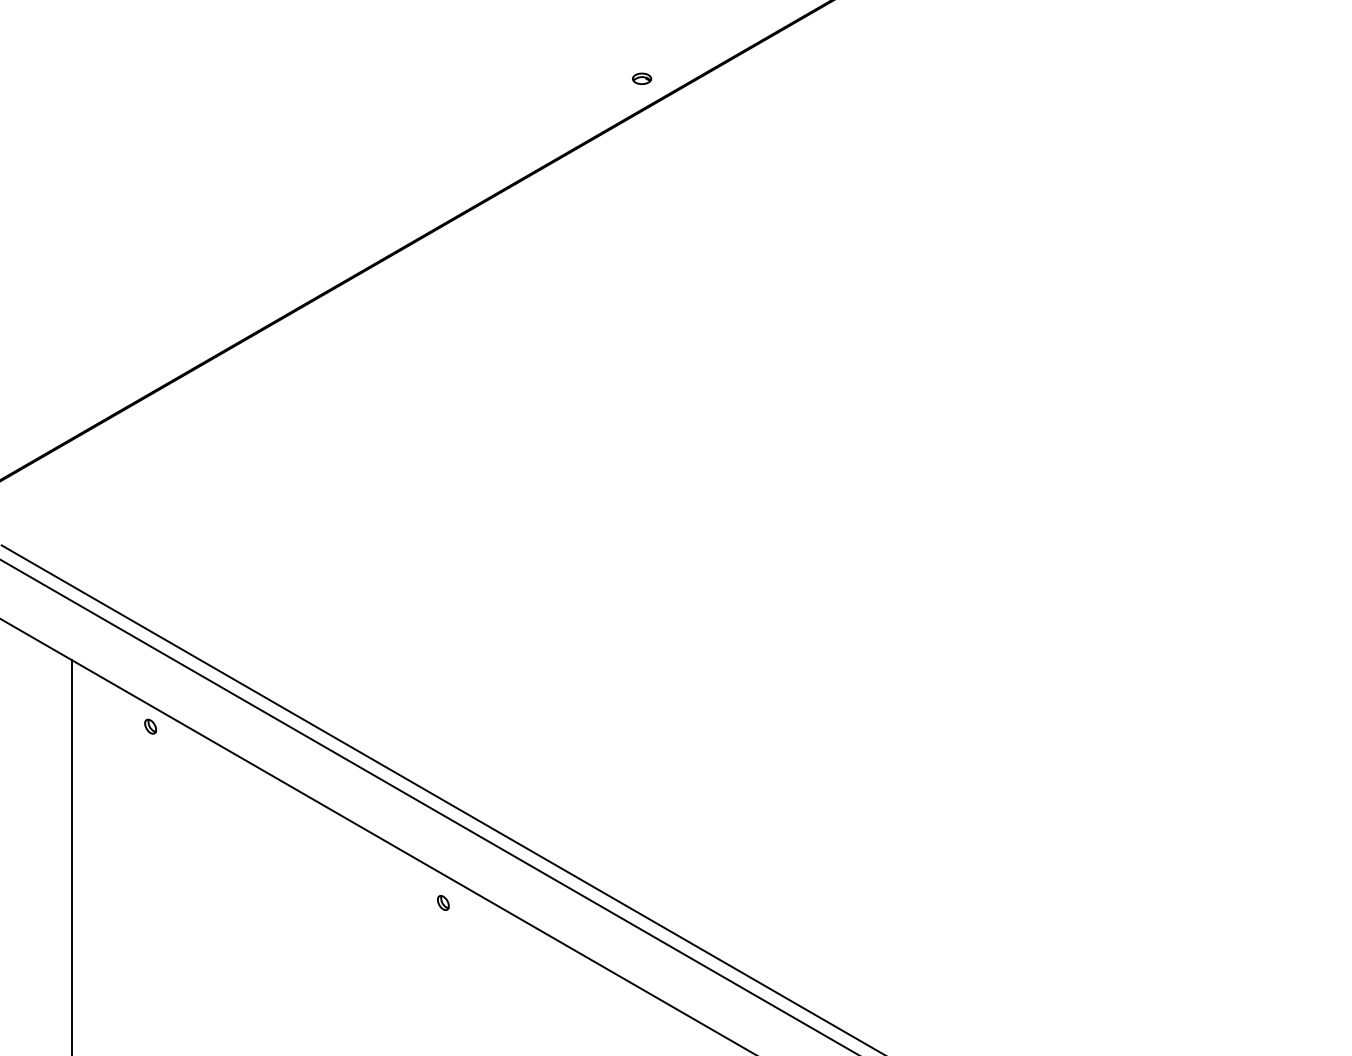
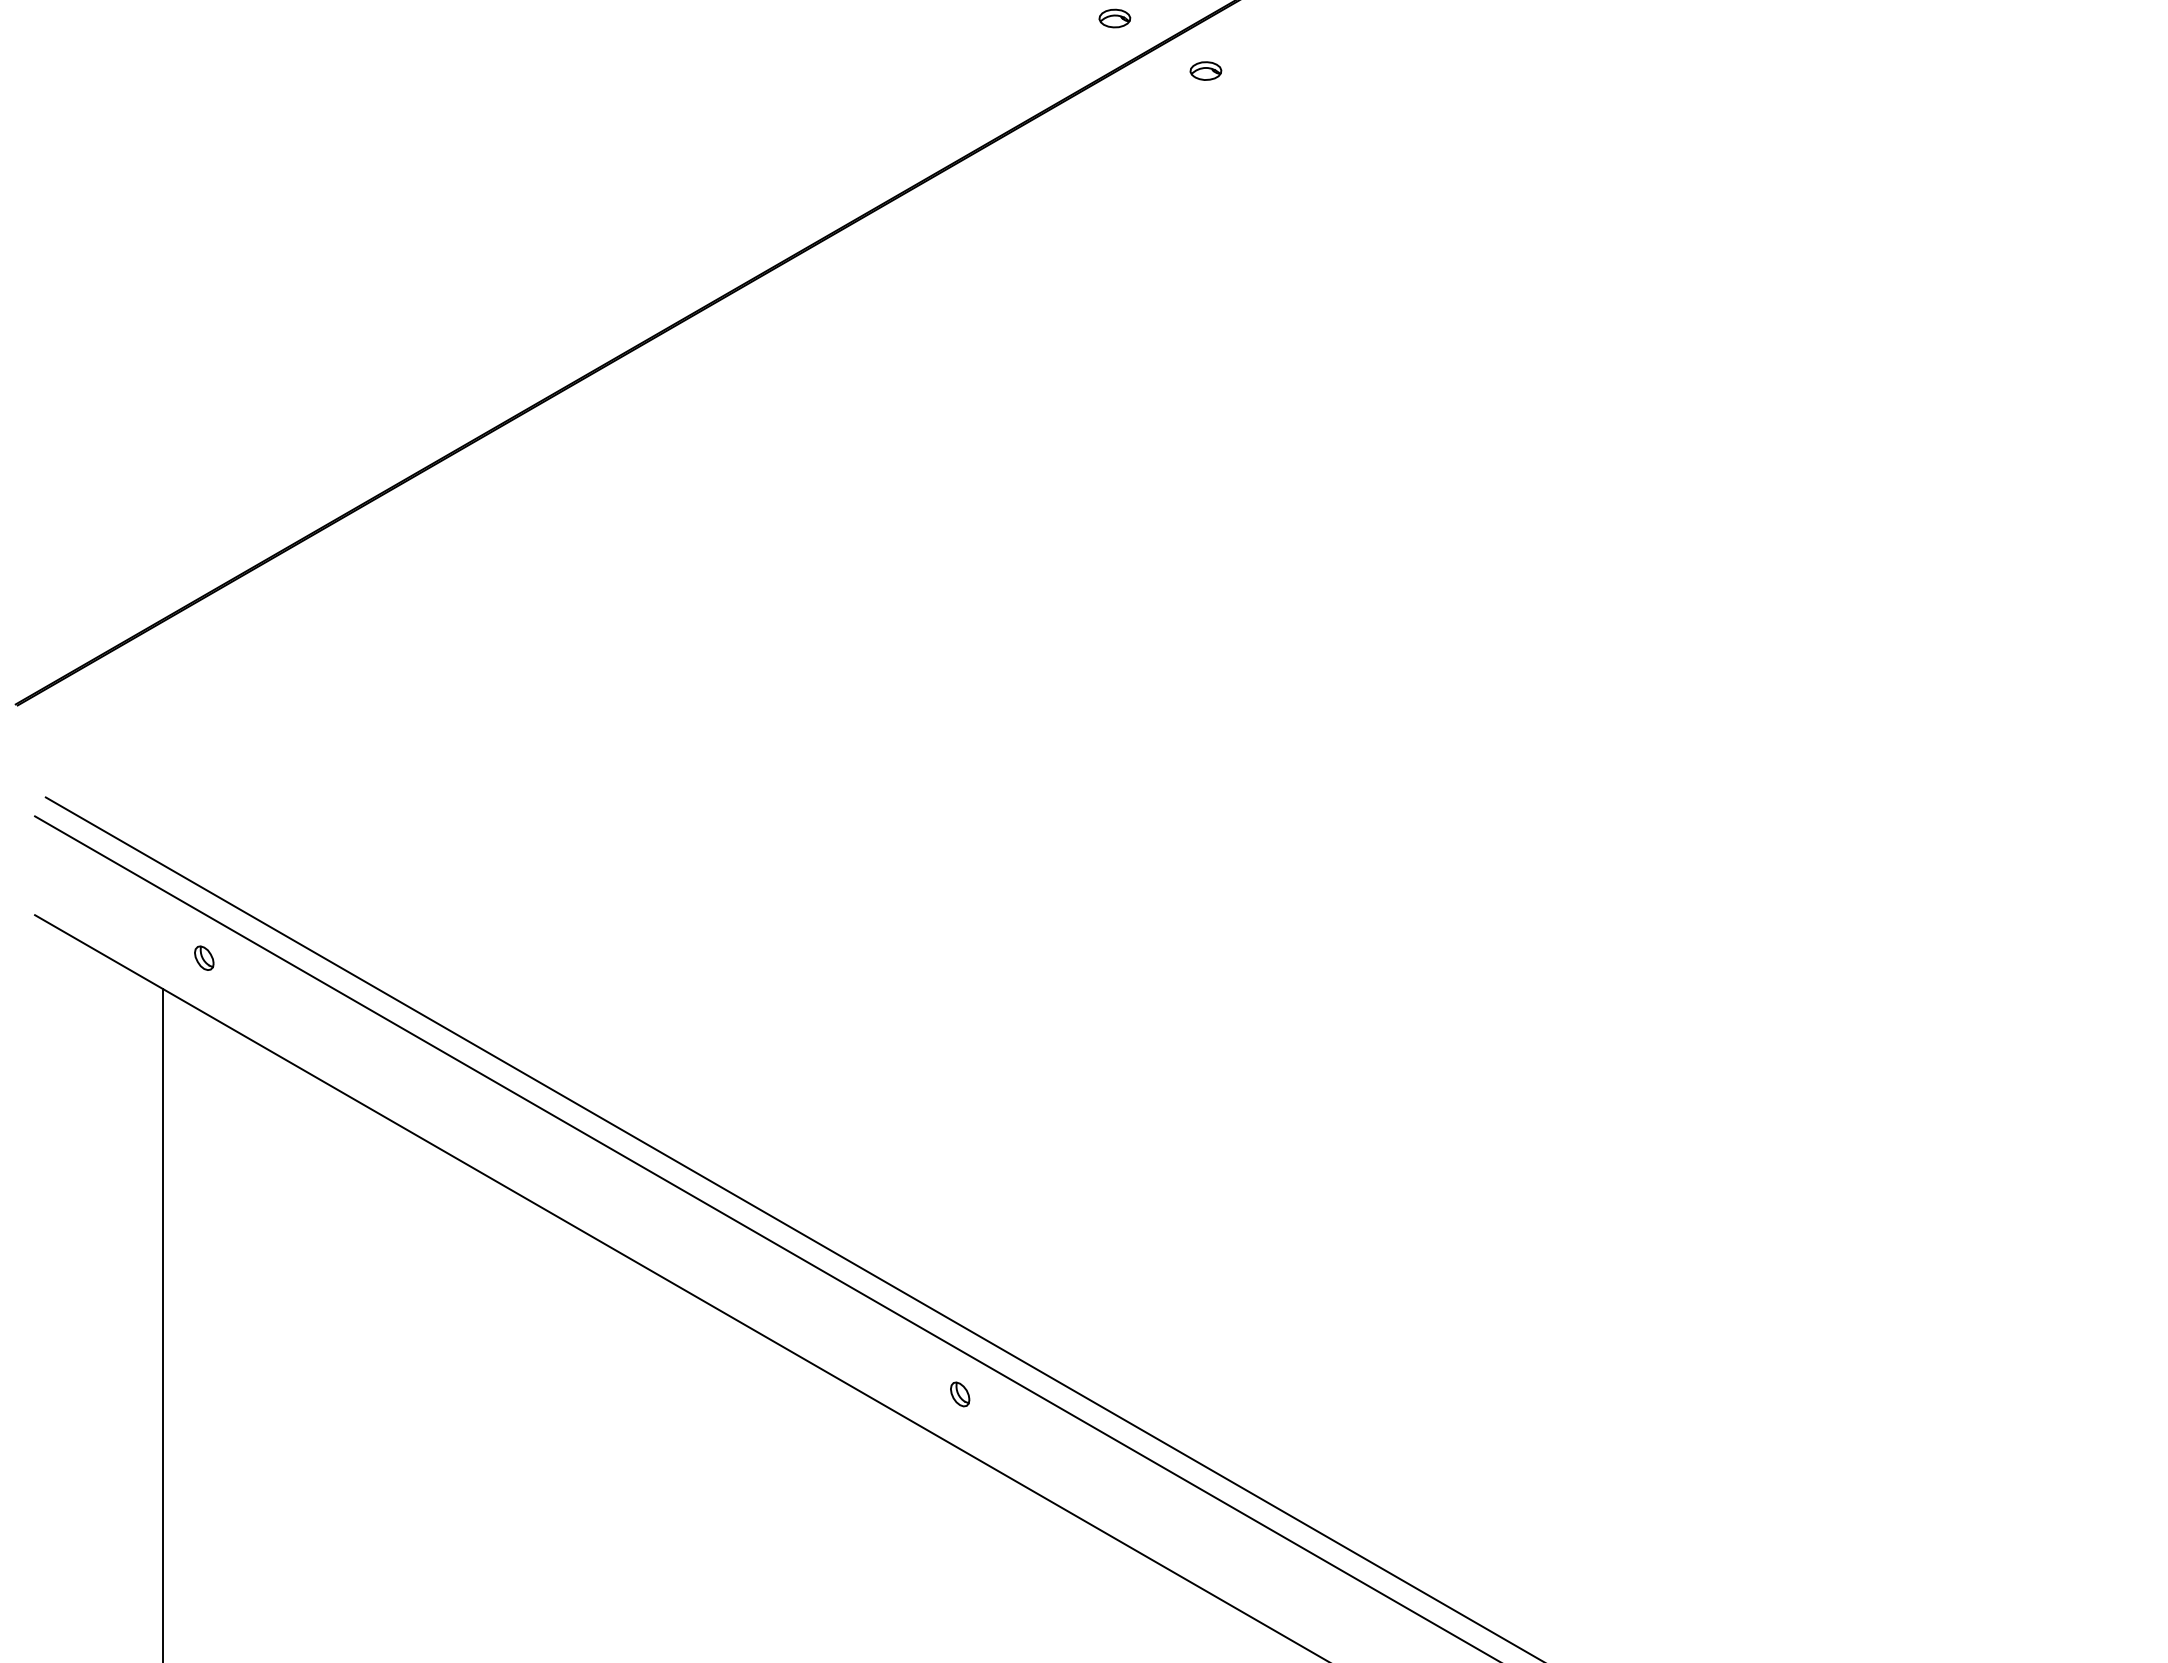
part: (696, 110) -> (1205, 71), added
part: (150, 726) -> (204, 957), moved
part: (443, 902) -> (960, 1393), moved

